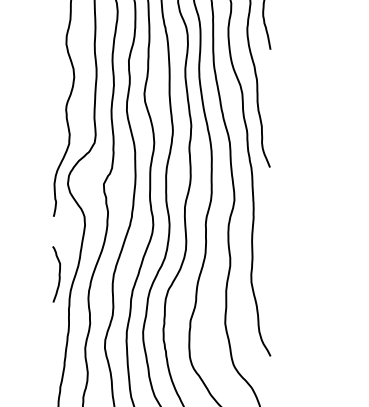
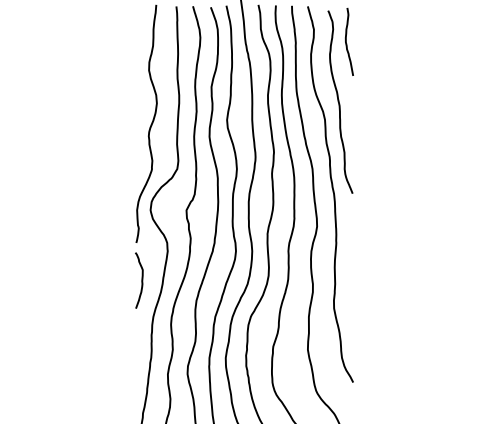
curve: (58, 274) -> (141, 280), moved

